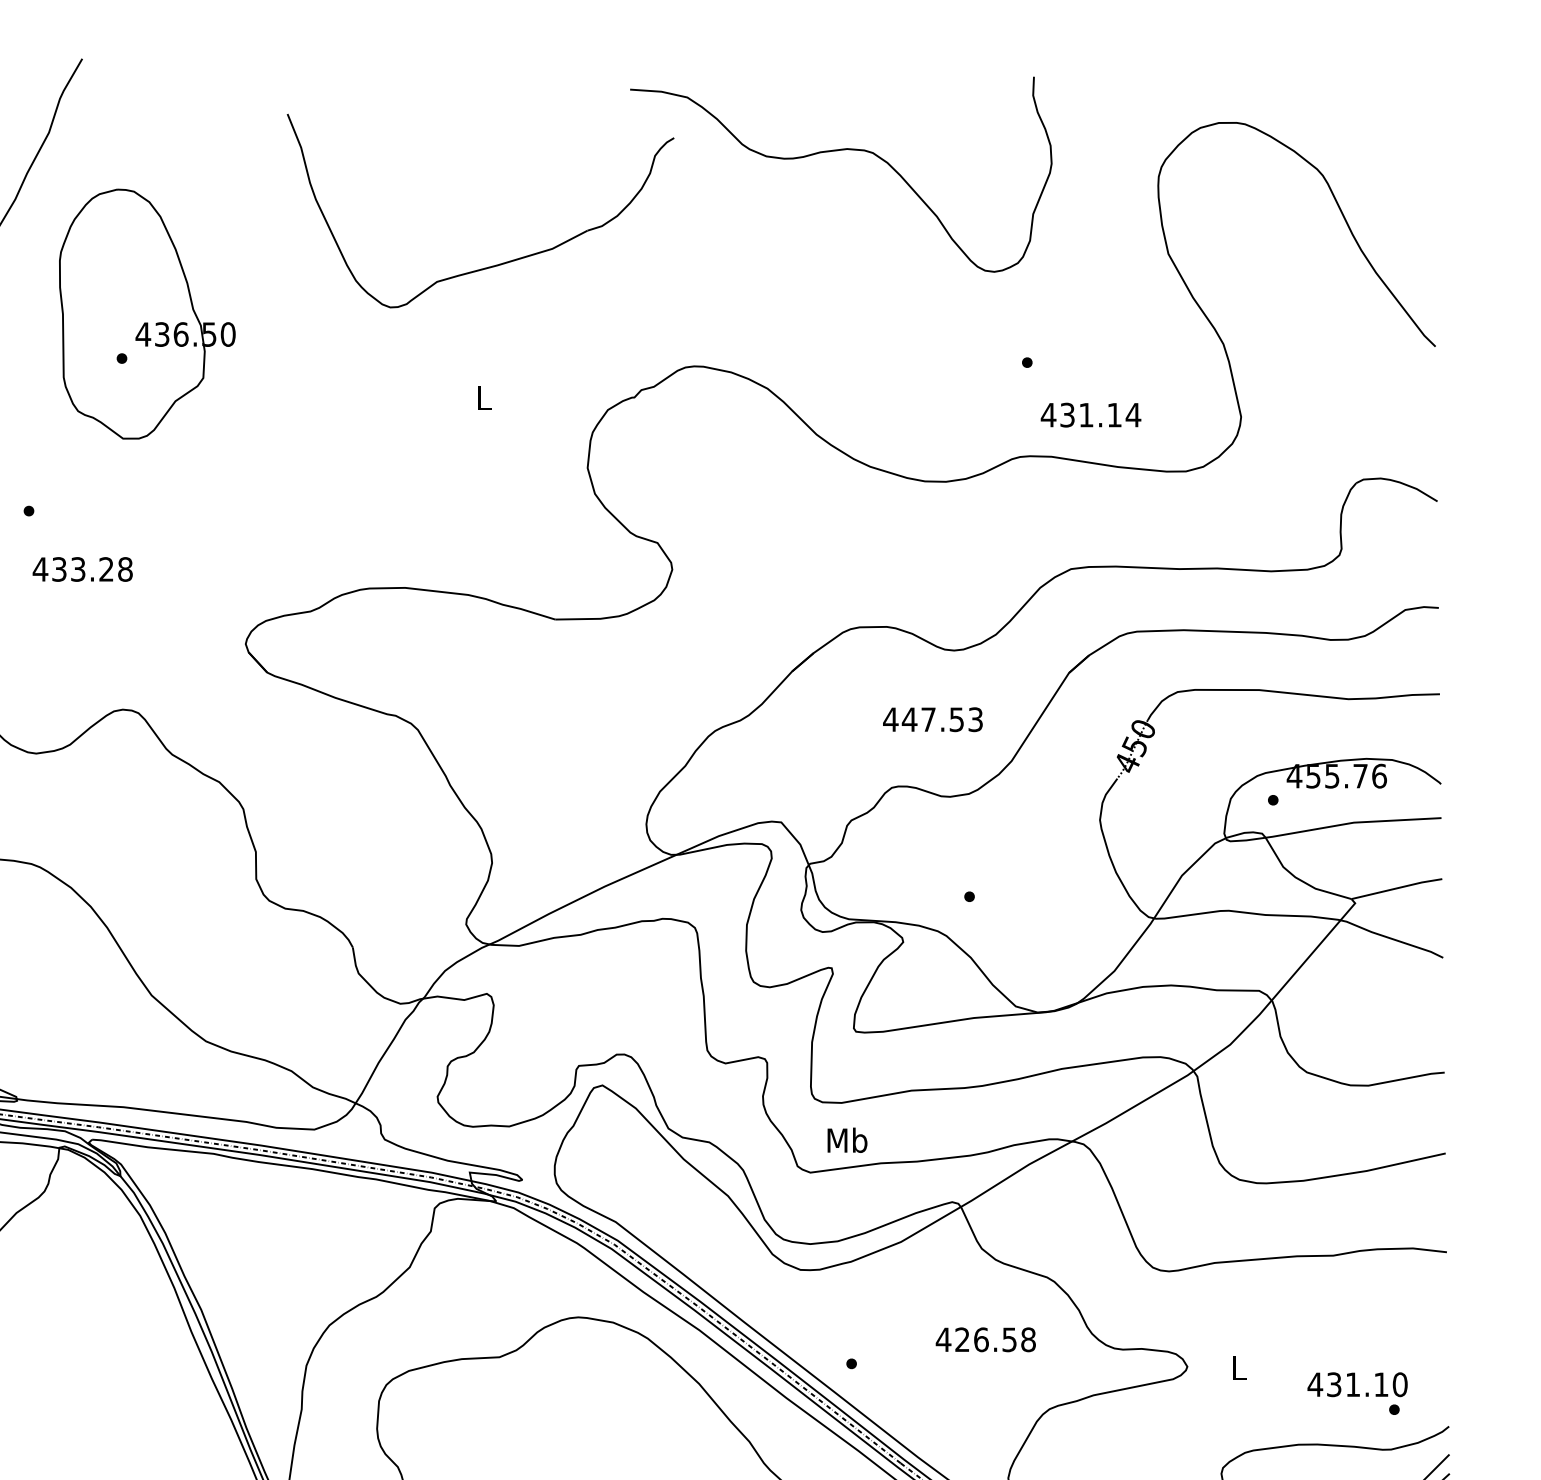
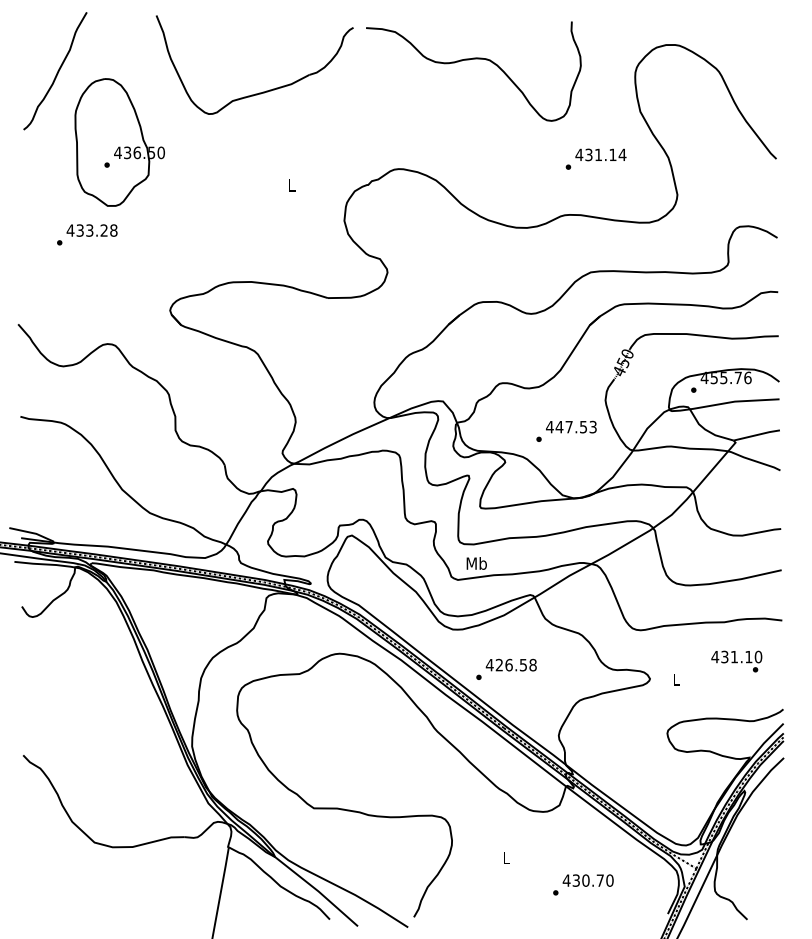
part: (489, 265) -> (259, 92), moved
text: (1090, 414) -> (600, 154), moved
text: (81, 569) -> (91, 230), moved
text: (933, 718) -> (571, 426), moved
text: (984, 1338) -> (510, 664), moved
text: (1357, 1393) -> (736, 661), moved

